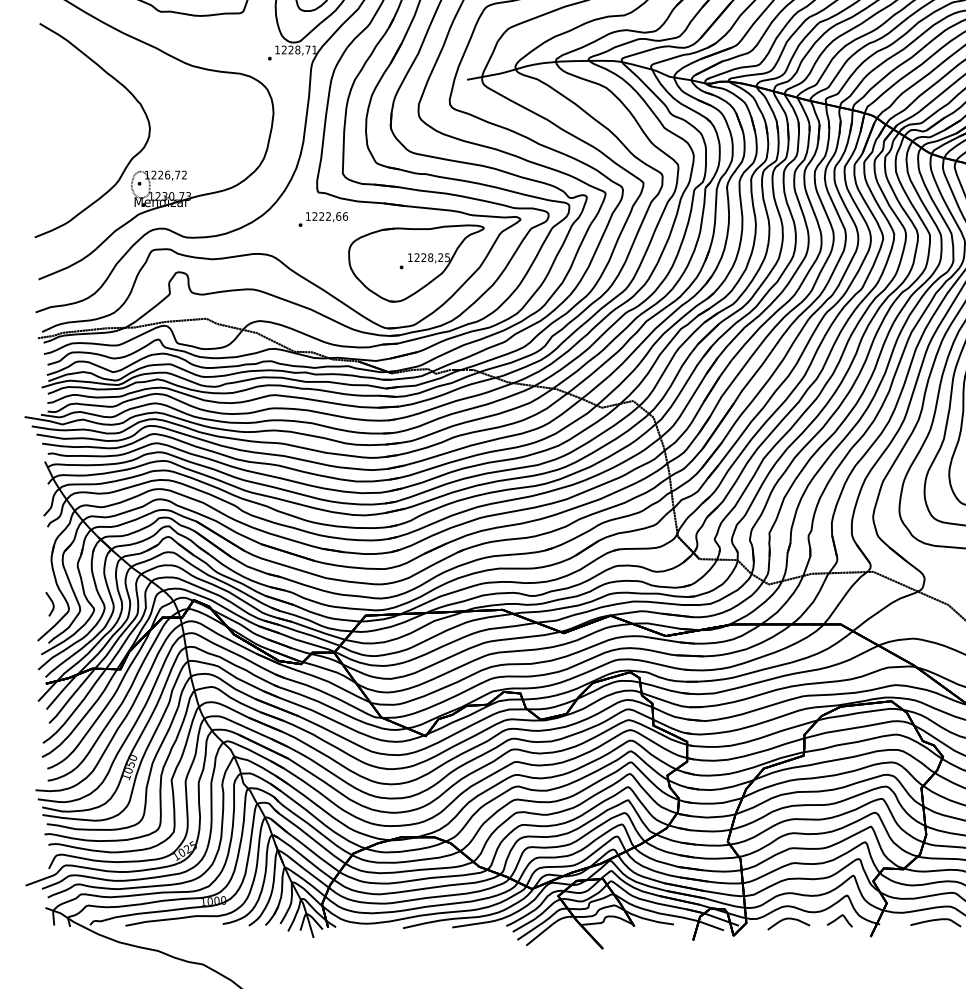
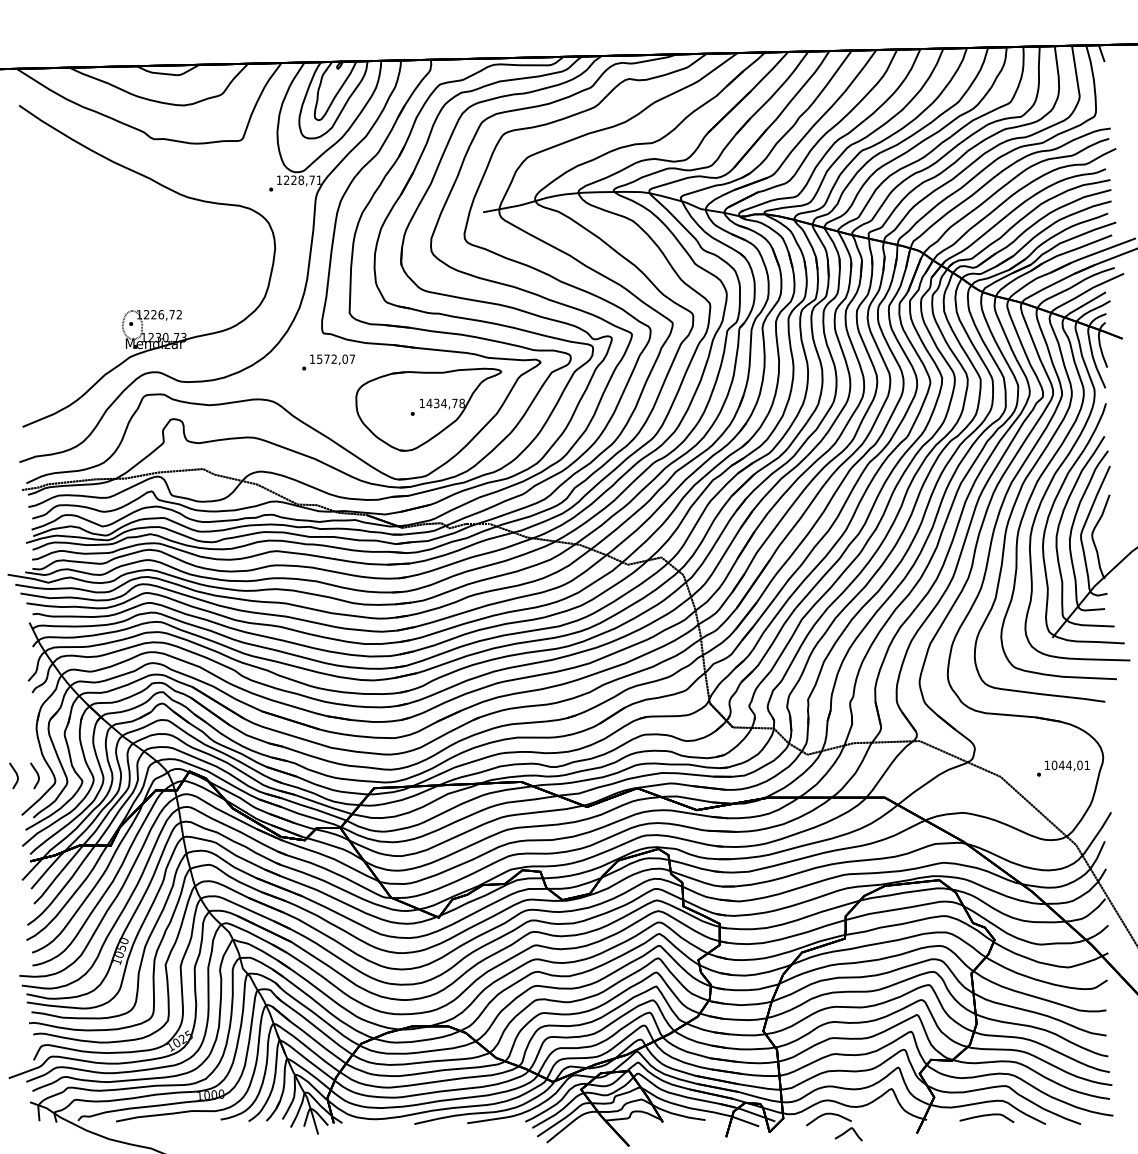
curve: (130, 159) -> (121, 297), removed
text: (330, 215) -> (336, 358), 1222,66 -> 1572,07
text: (432, 257) -> (445, 403), 1228,25 -> 1434,78
curve: (31, 602) -> (15, 773), added
curve: (838, 919) -> (847, 1132), moved

